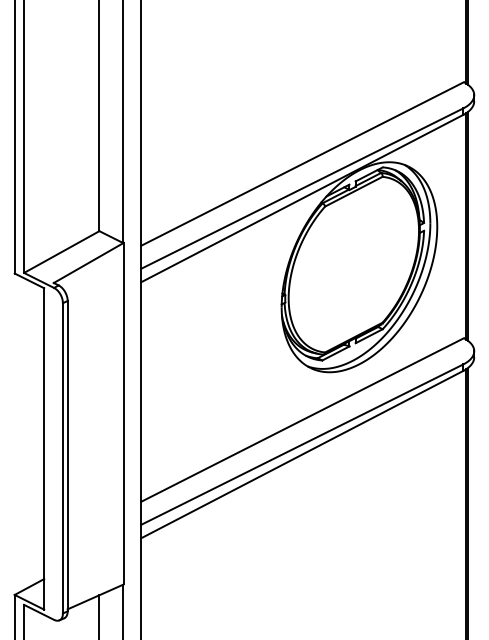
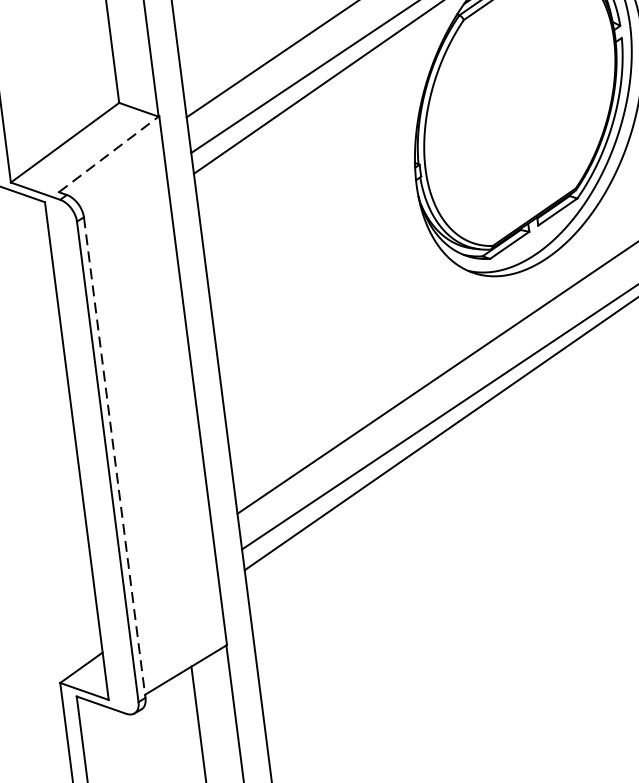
line: (89, 262) -> (110, 153), solid -> dashed
line: (67, 456) -> (114, 458), solid -> dashed

